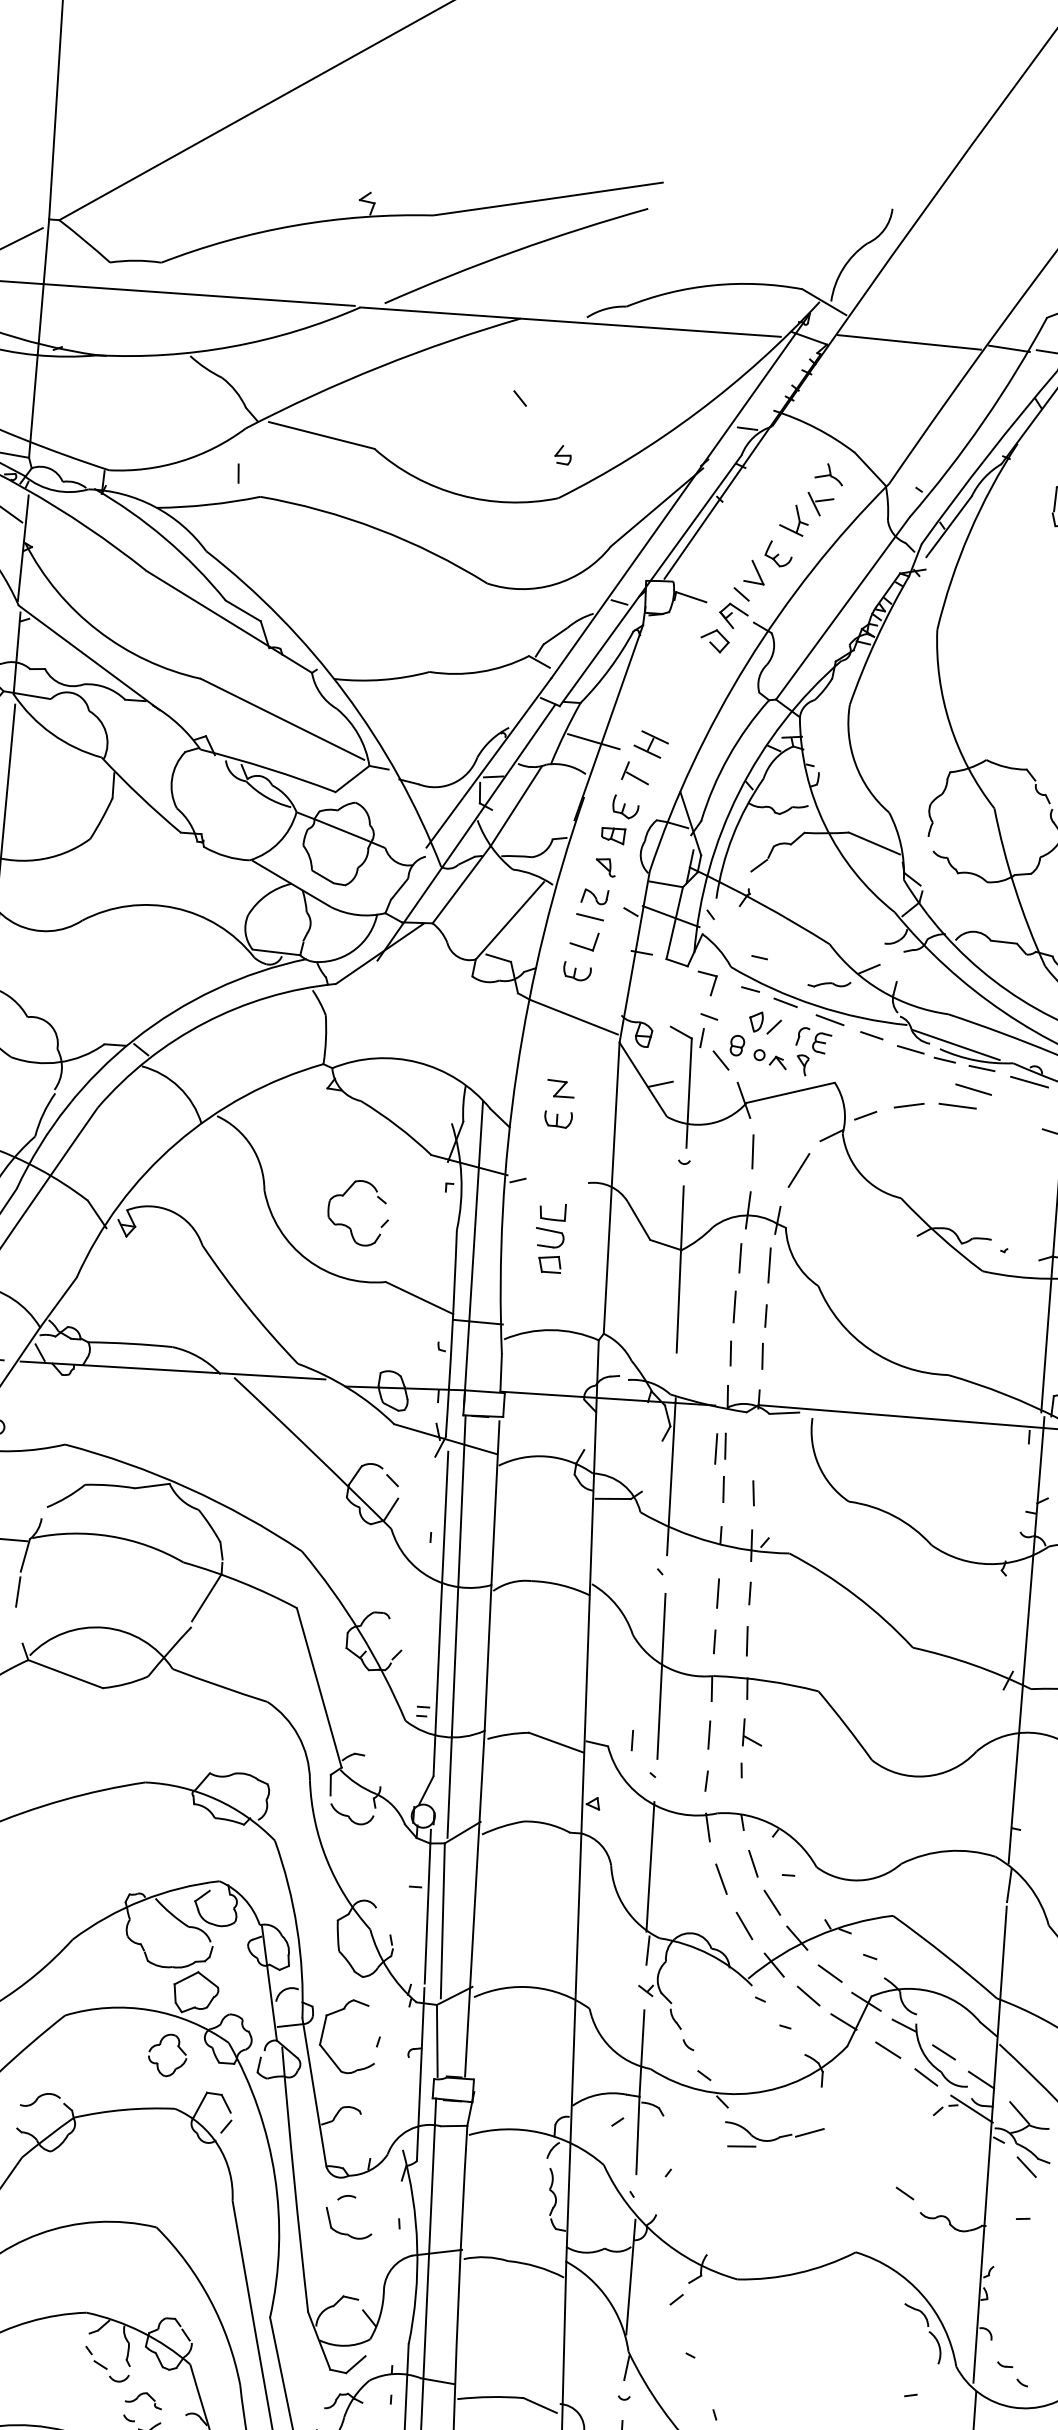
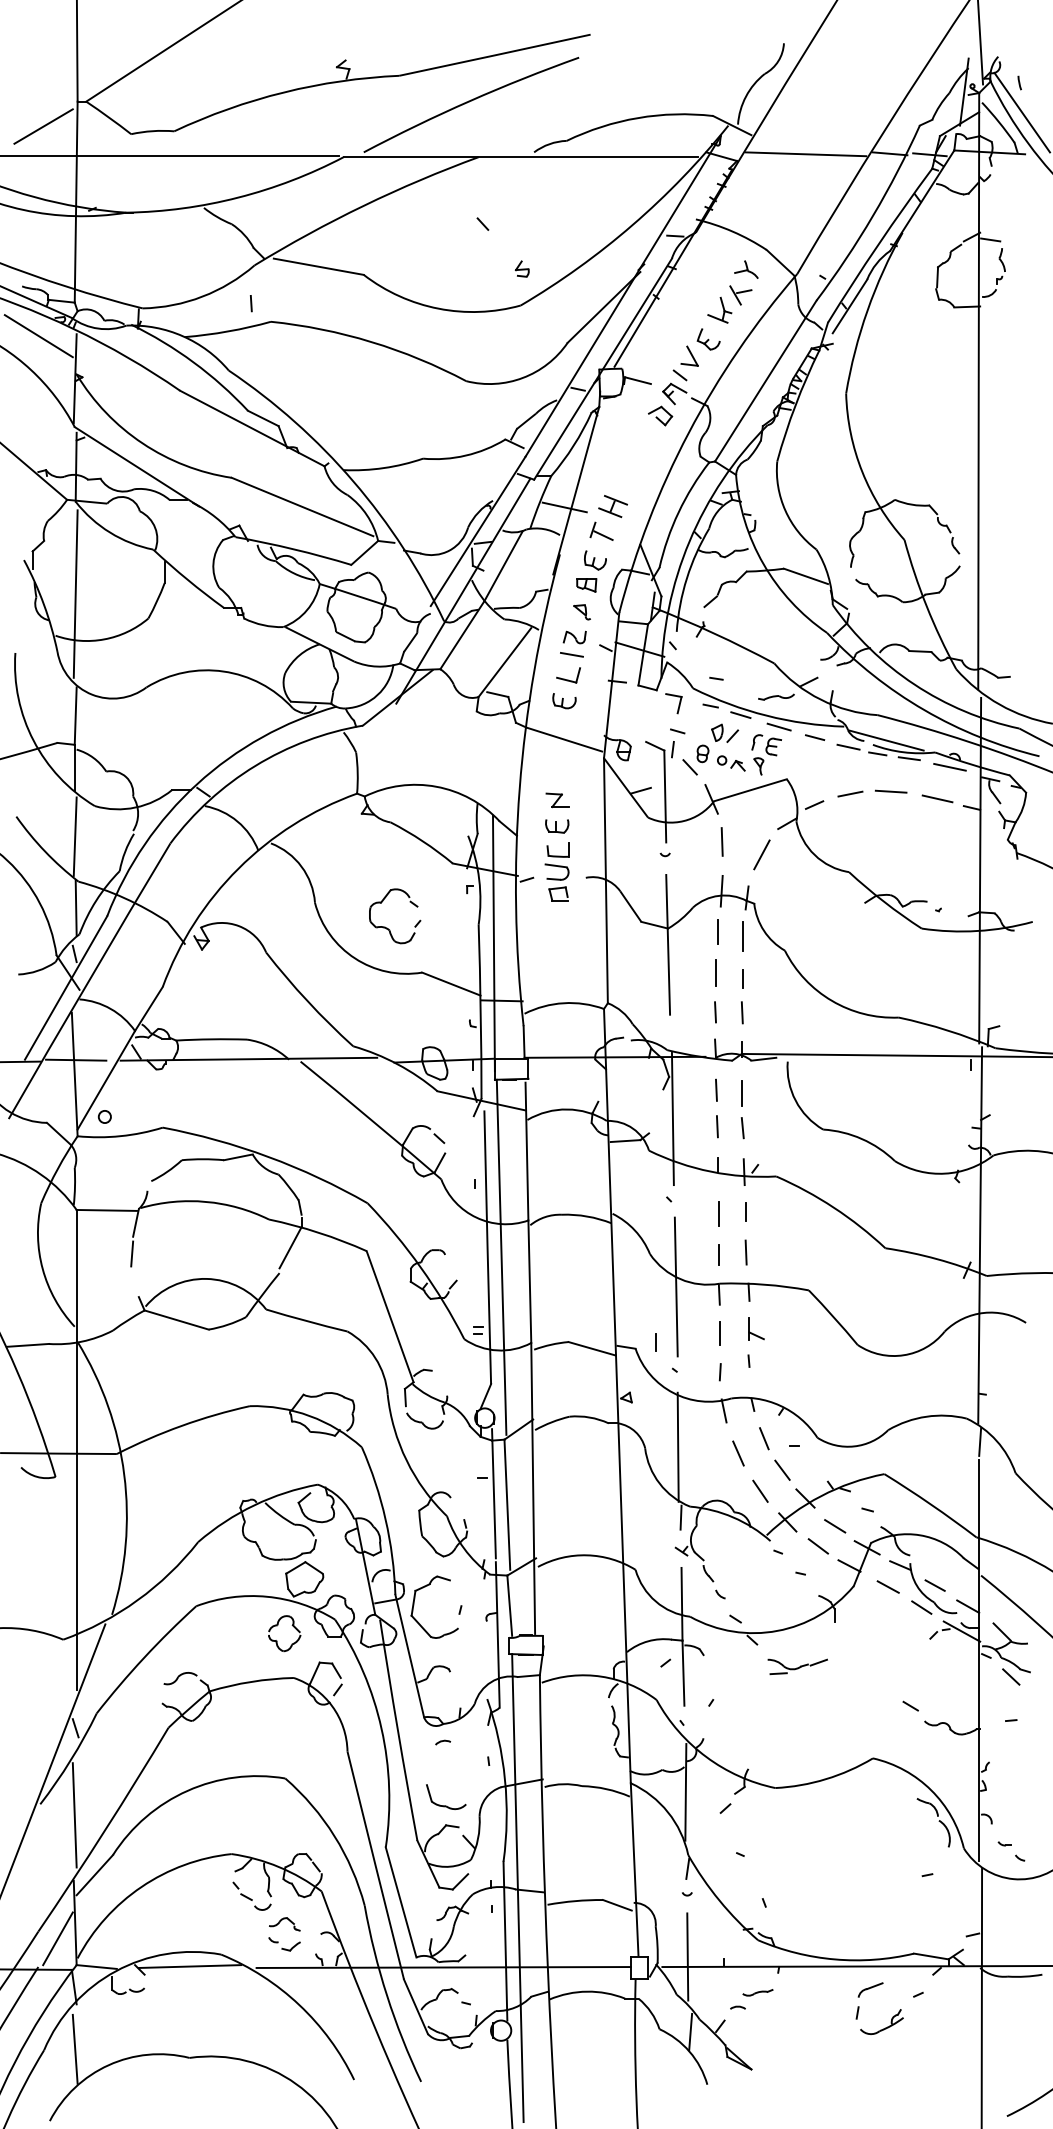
line: (973, 1089) -> (937, 798), moved
part: (549, 1237) -> (556, 871), moved
line: (715, 1449) -> (741, 1093), moved
part: (773, 2136) -> (797, 1666), size x0.71
part: (348, 2233) -> (446, 1805), moved

